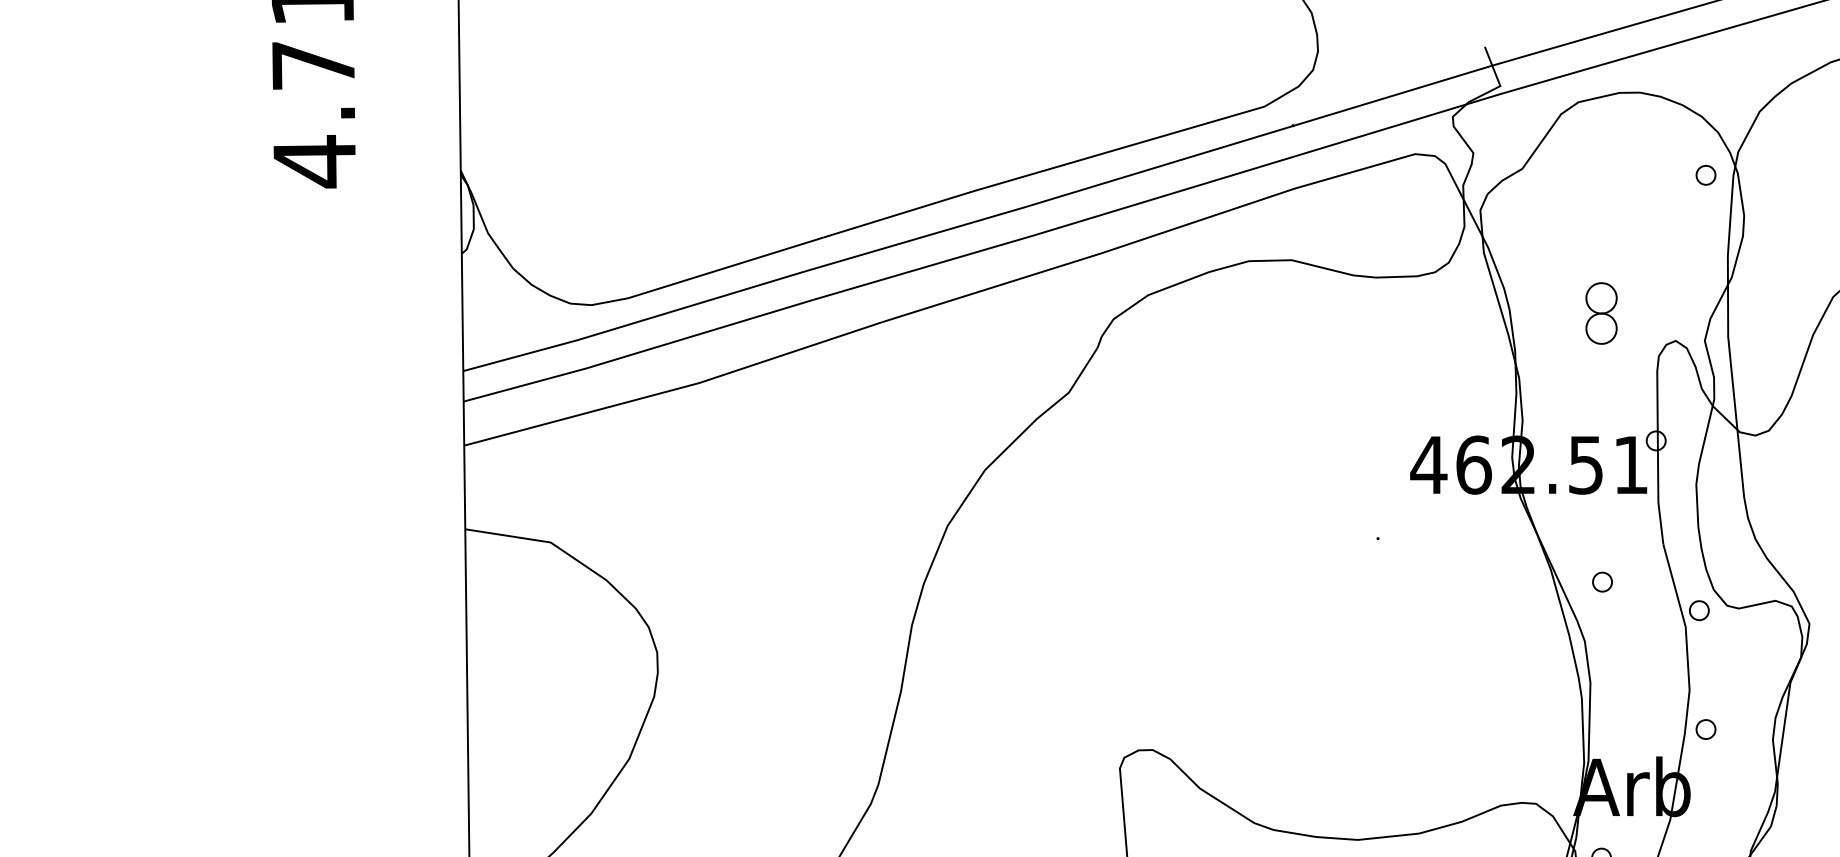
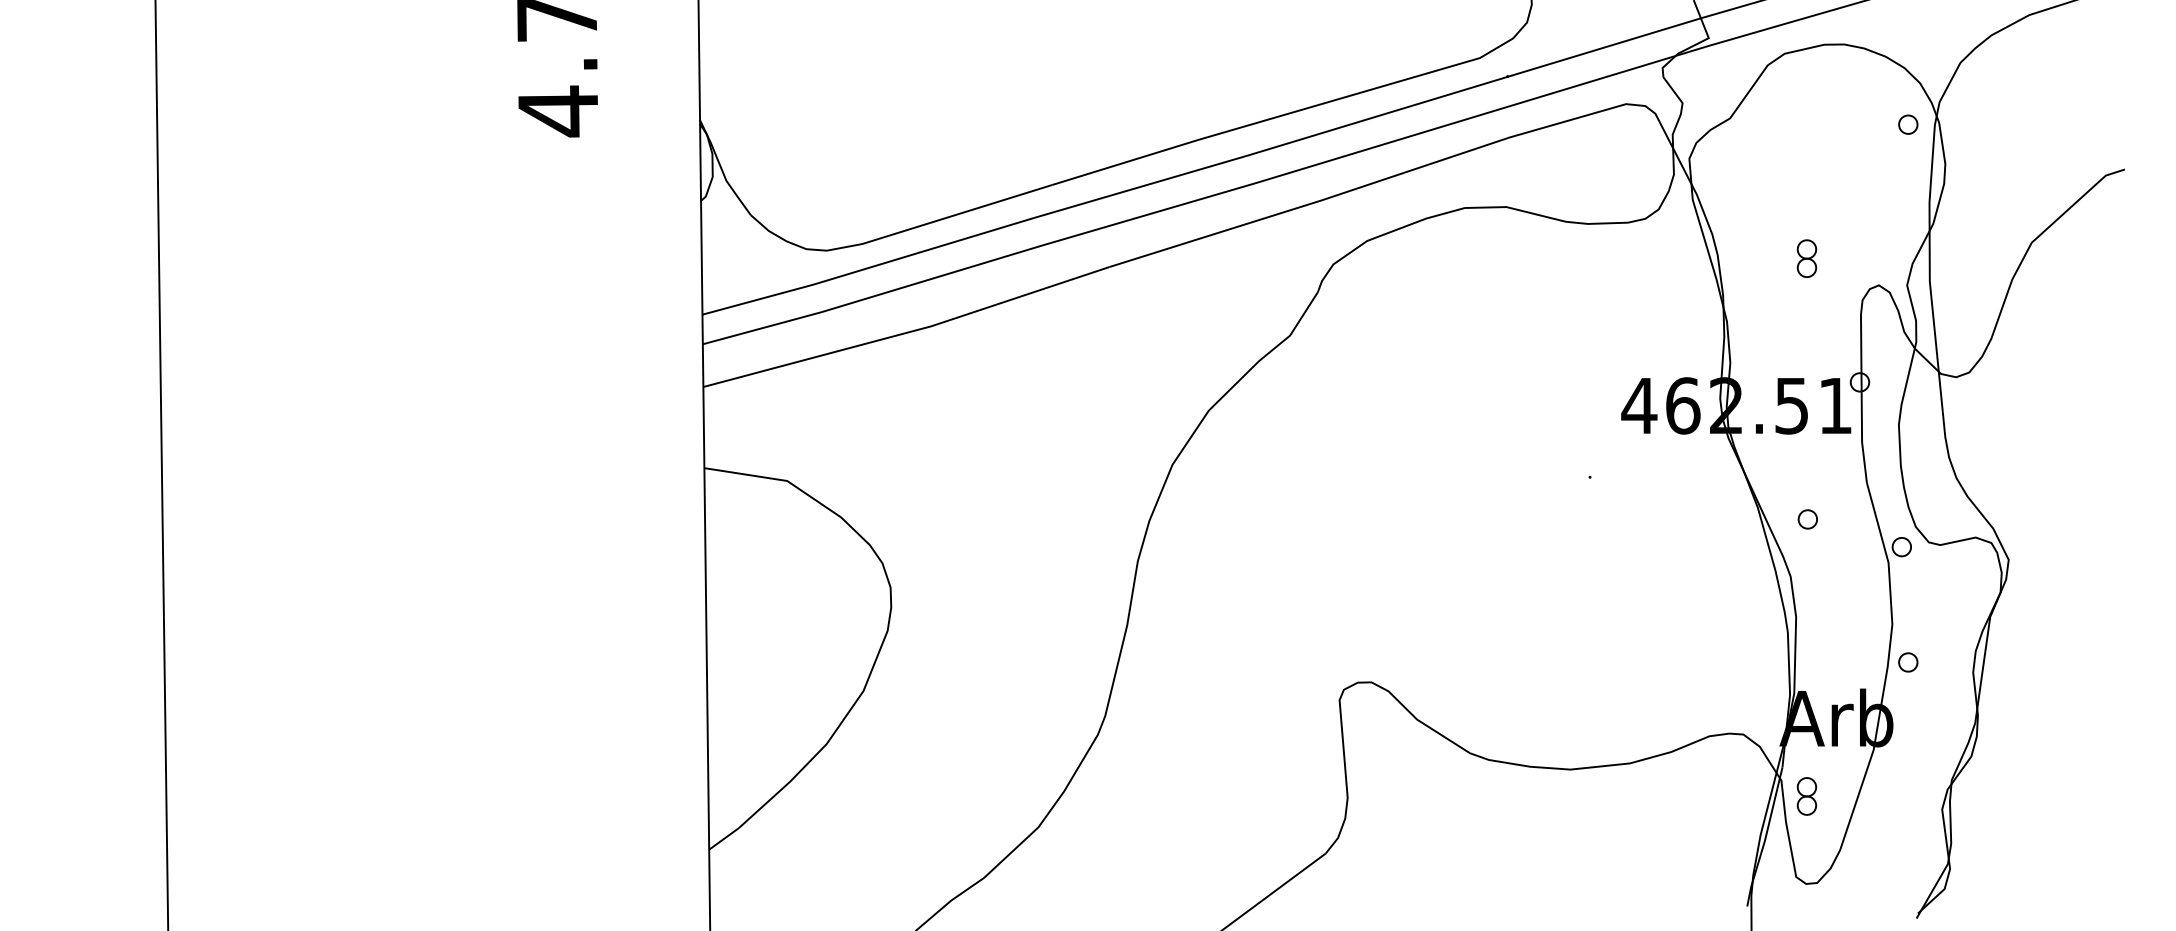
part: (1601, 313) -> (1806, 258), size x0.62

